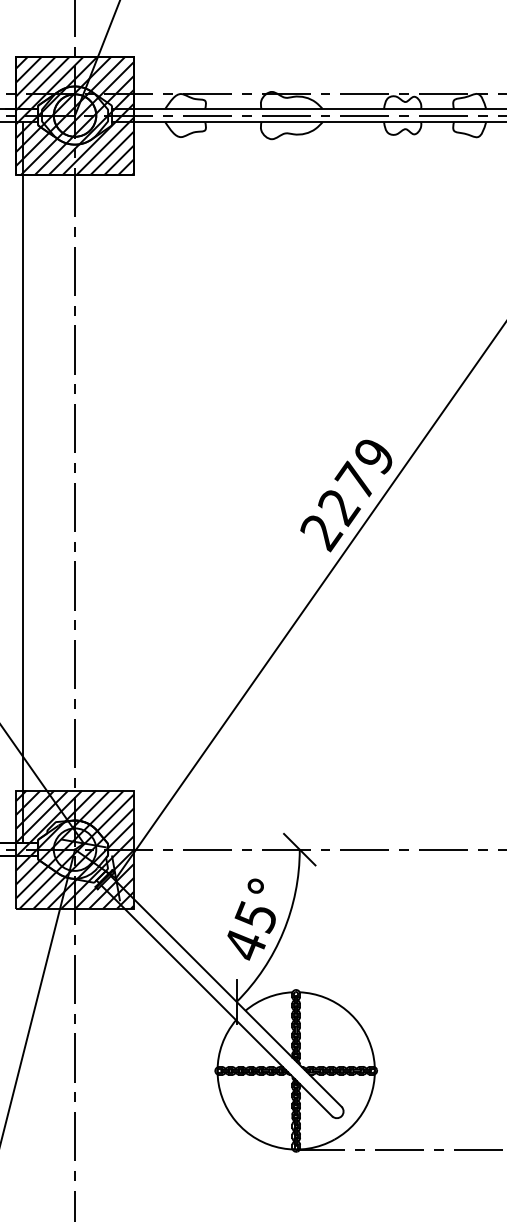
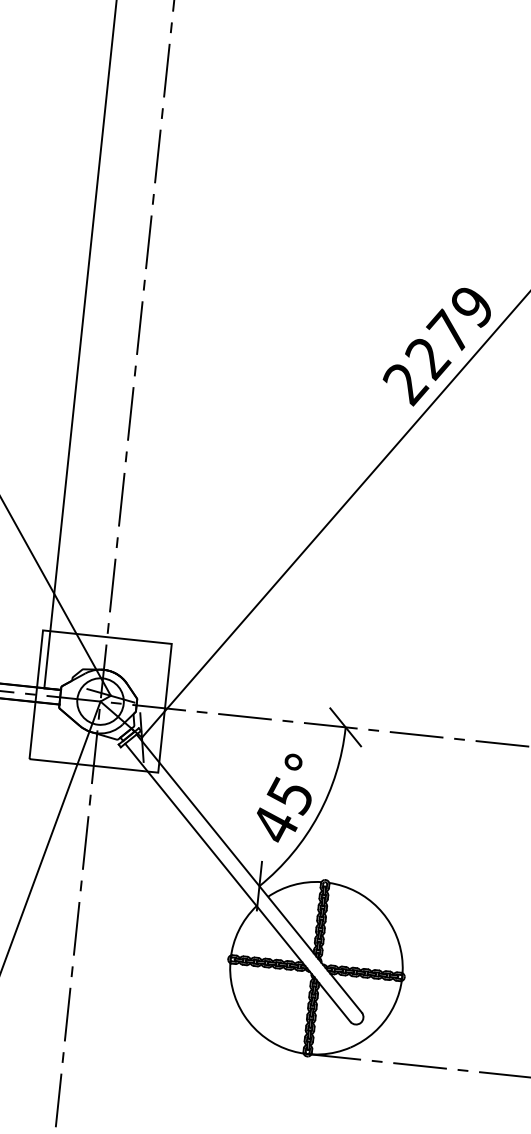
hatch: (75, 849) -> (101, 701), removed

